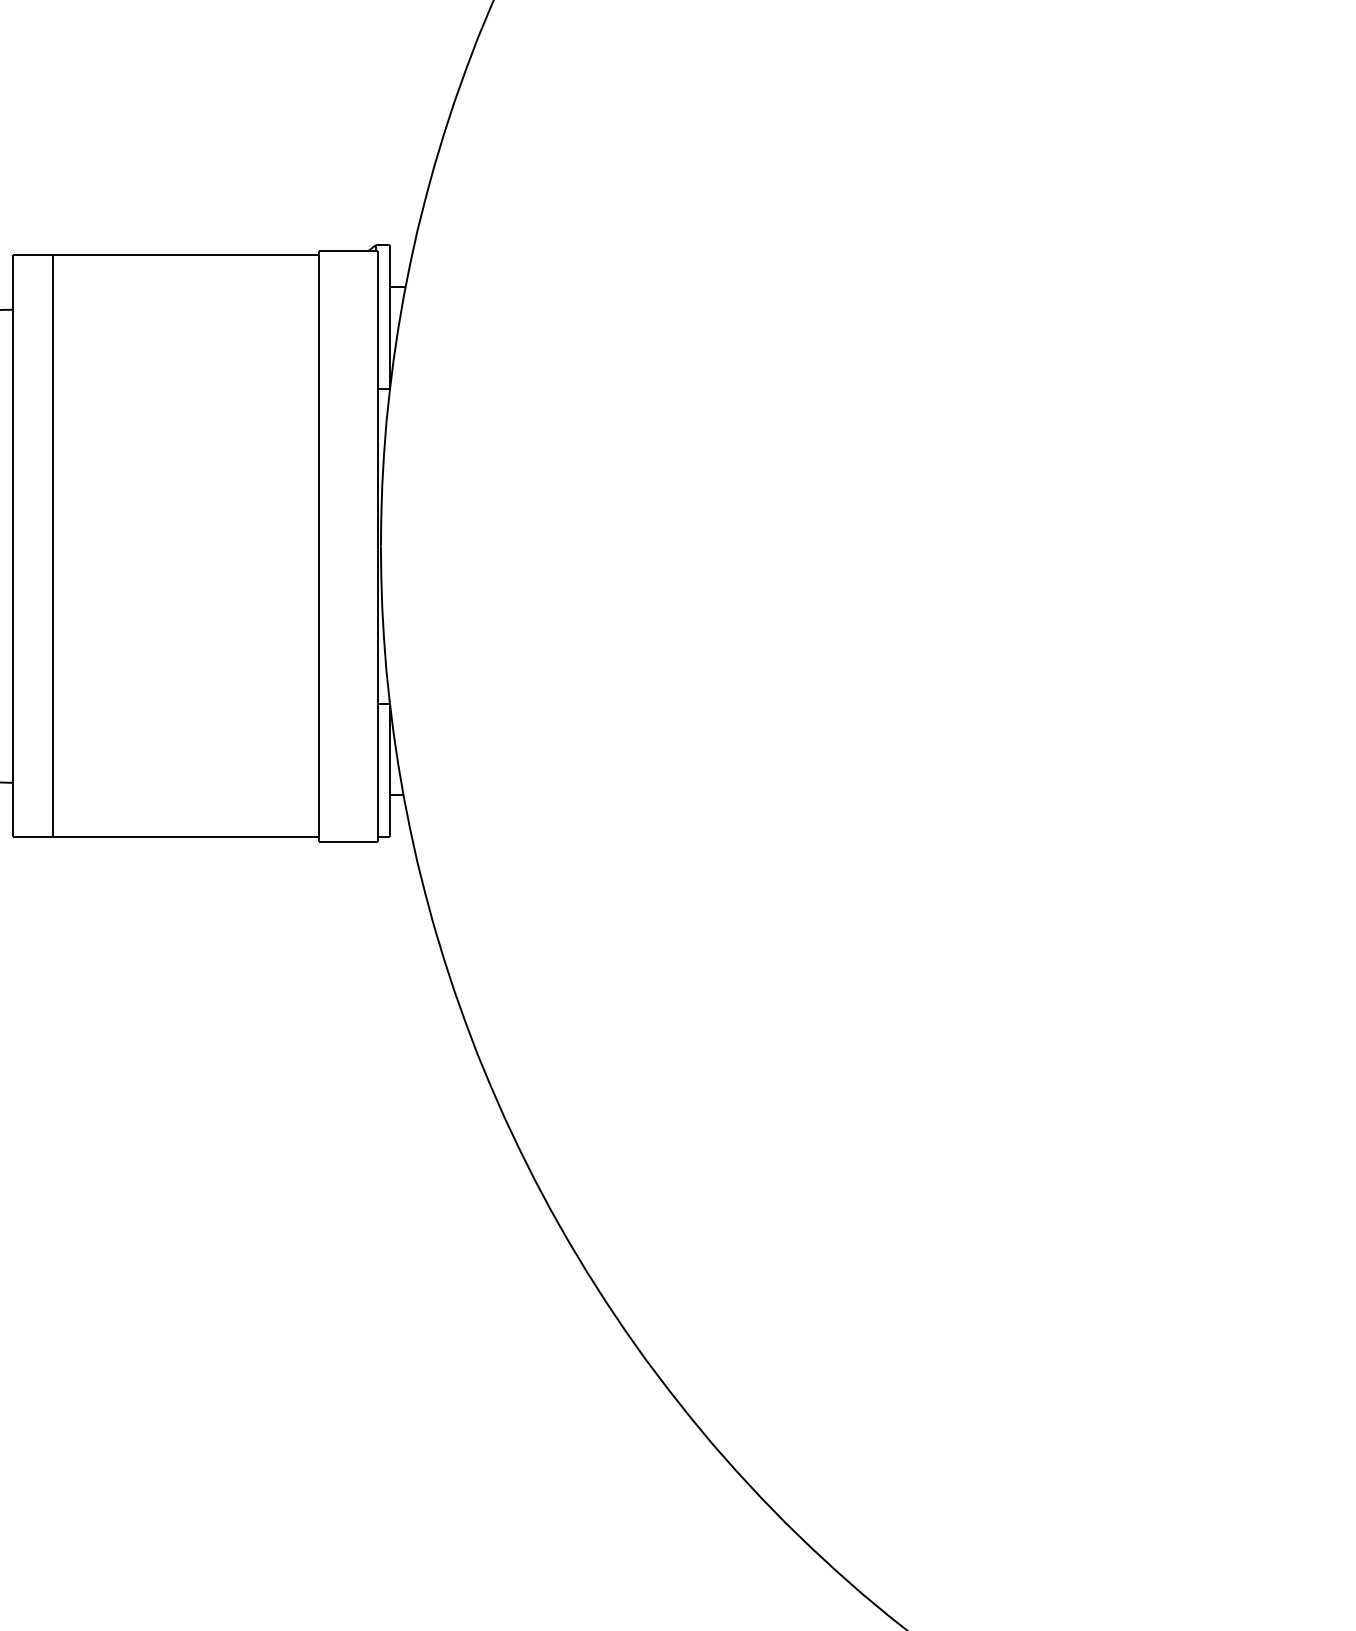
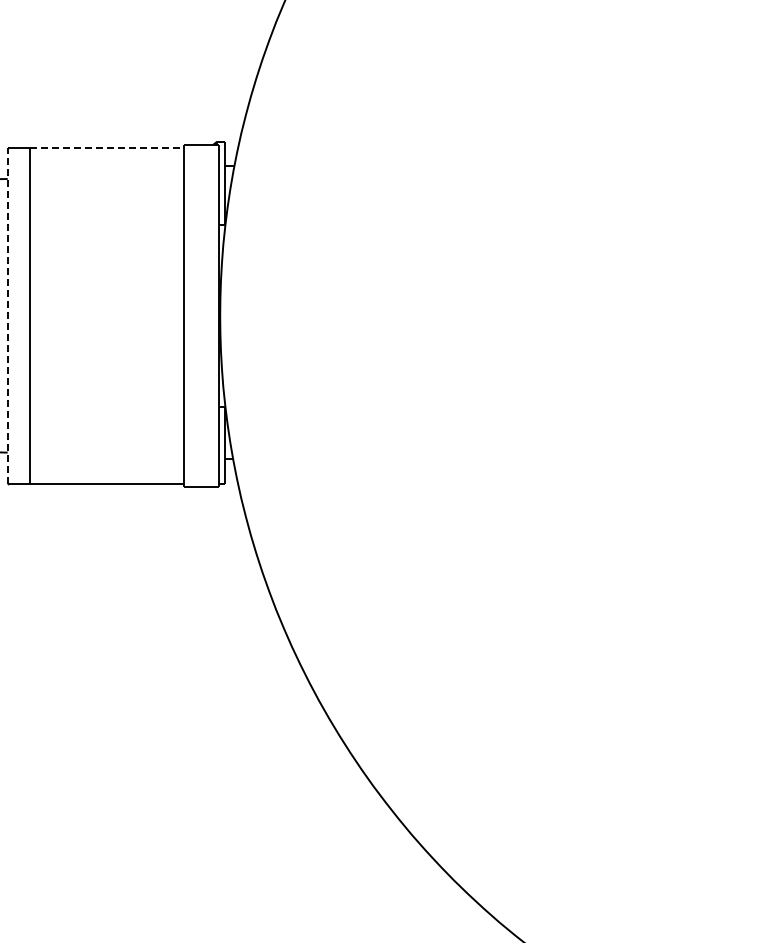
line: (186, 255) -> (107, 147), solid -> dashed
line: (13, 545) -> (7, 315), solid -> dashed

